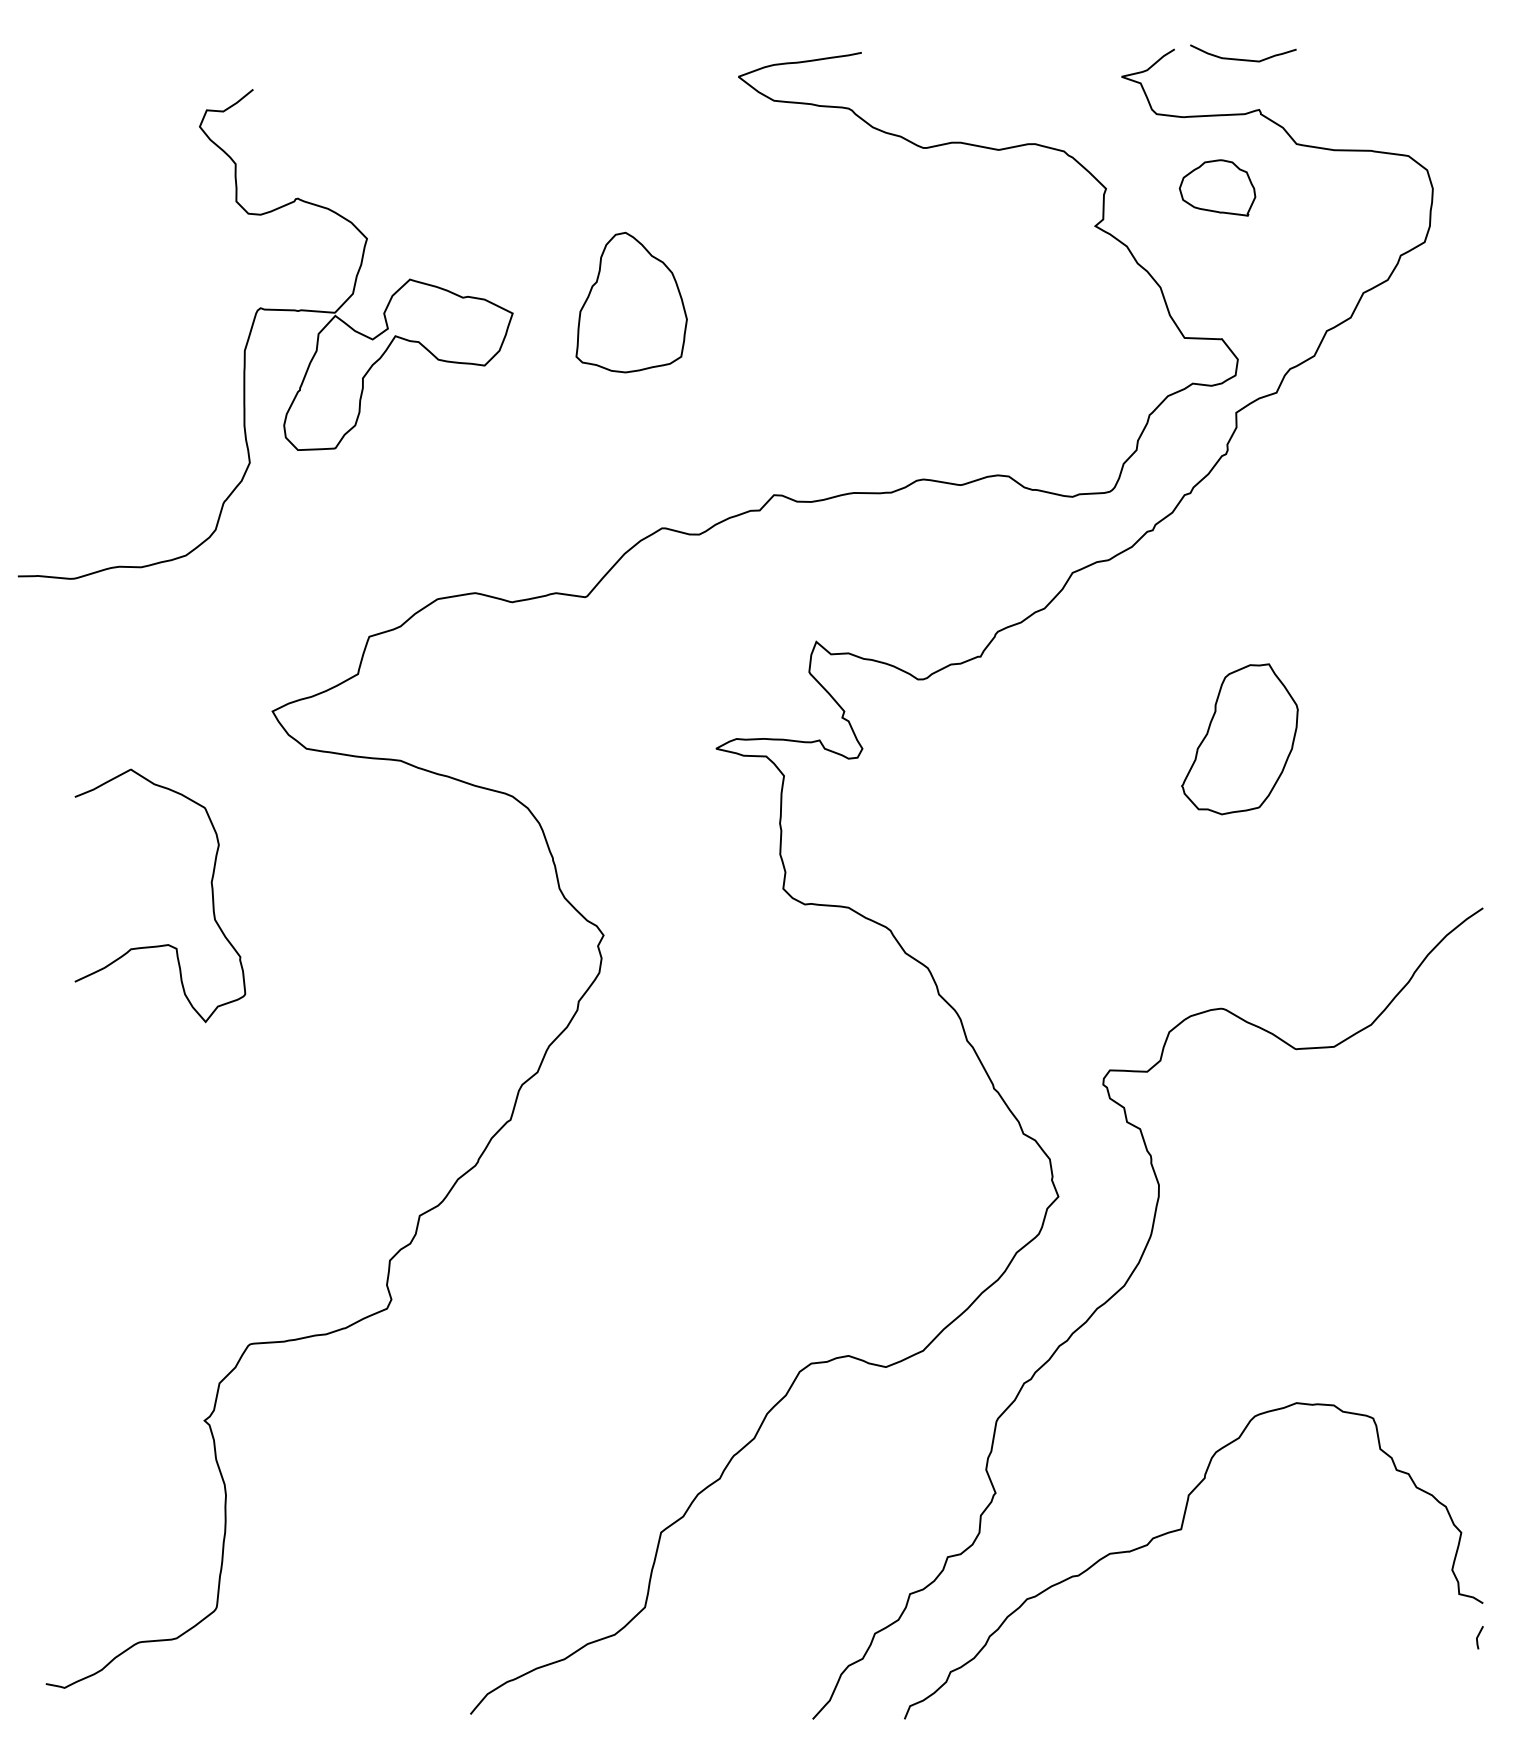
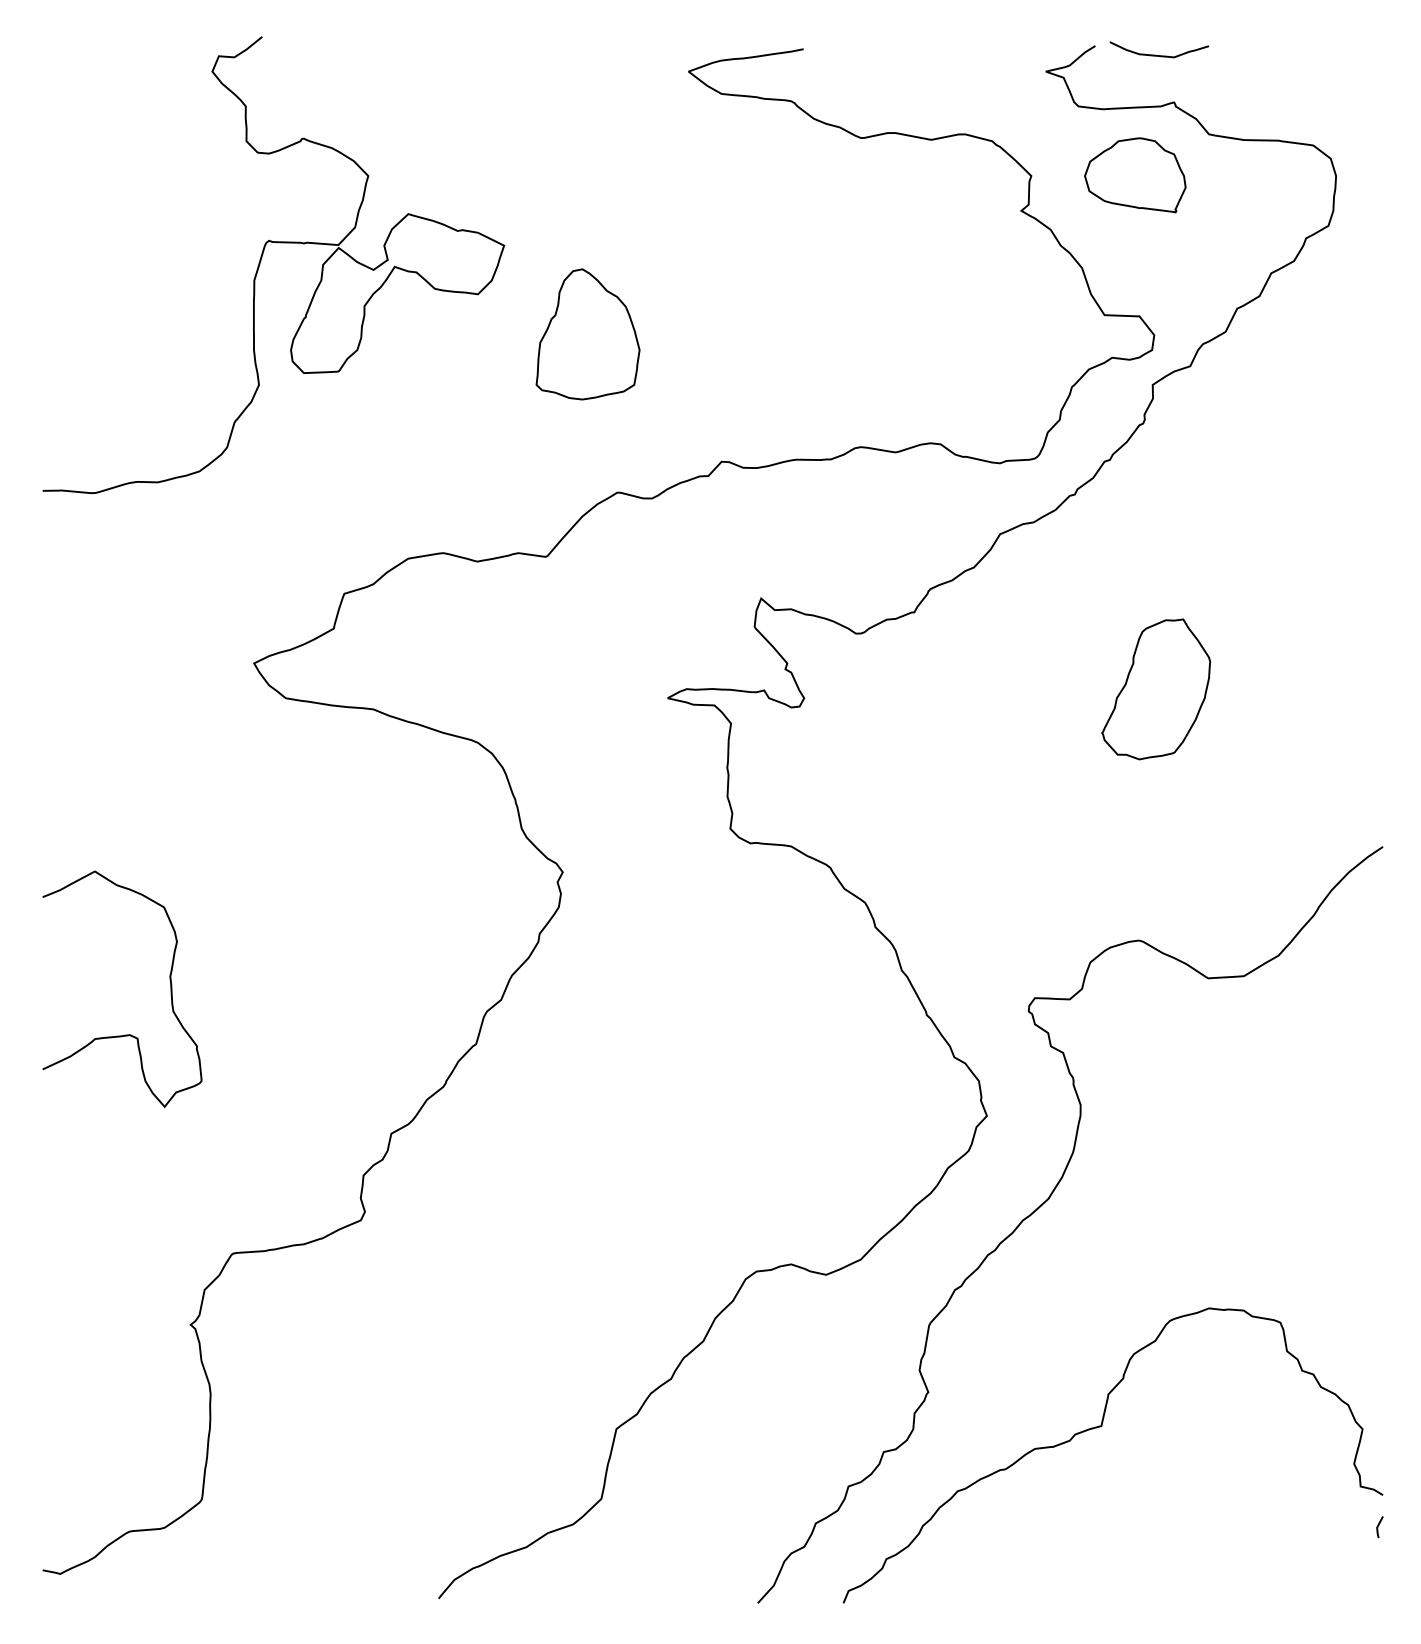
part: (1217, 187) -> (1135, 174), size x1.43
part: (631, 302) -> (587, 334), moved
part: (252, 329) -> (261, 260), moved
curve: (162, 944) -> (124, 1034), moved

